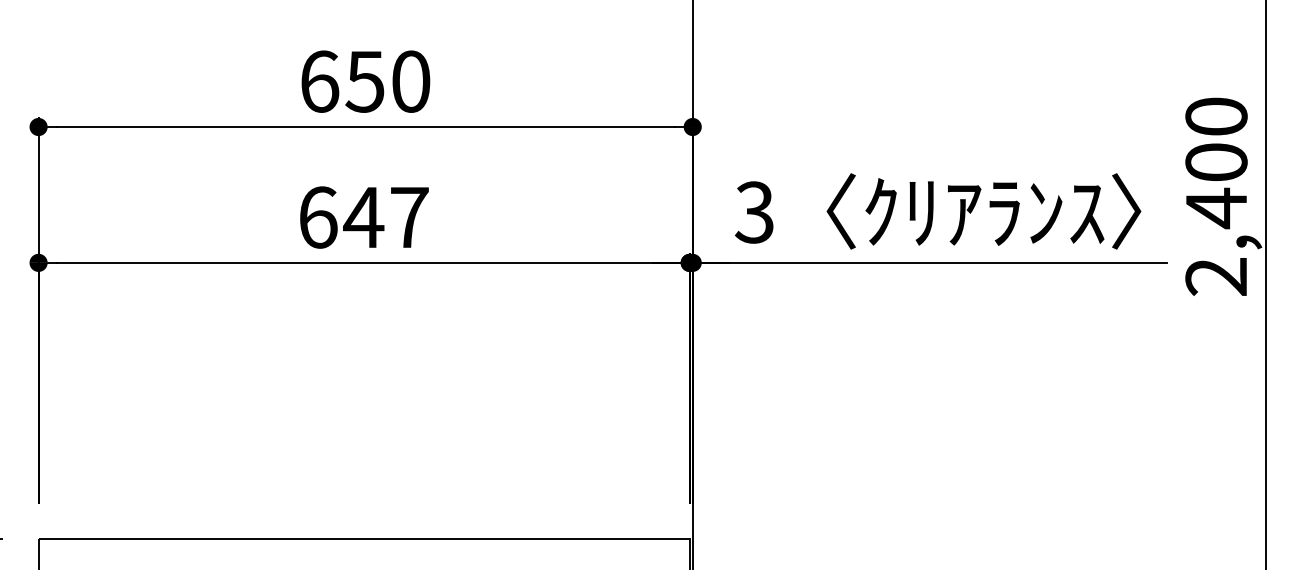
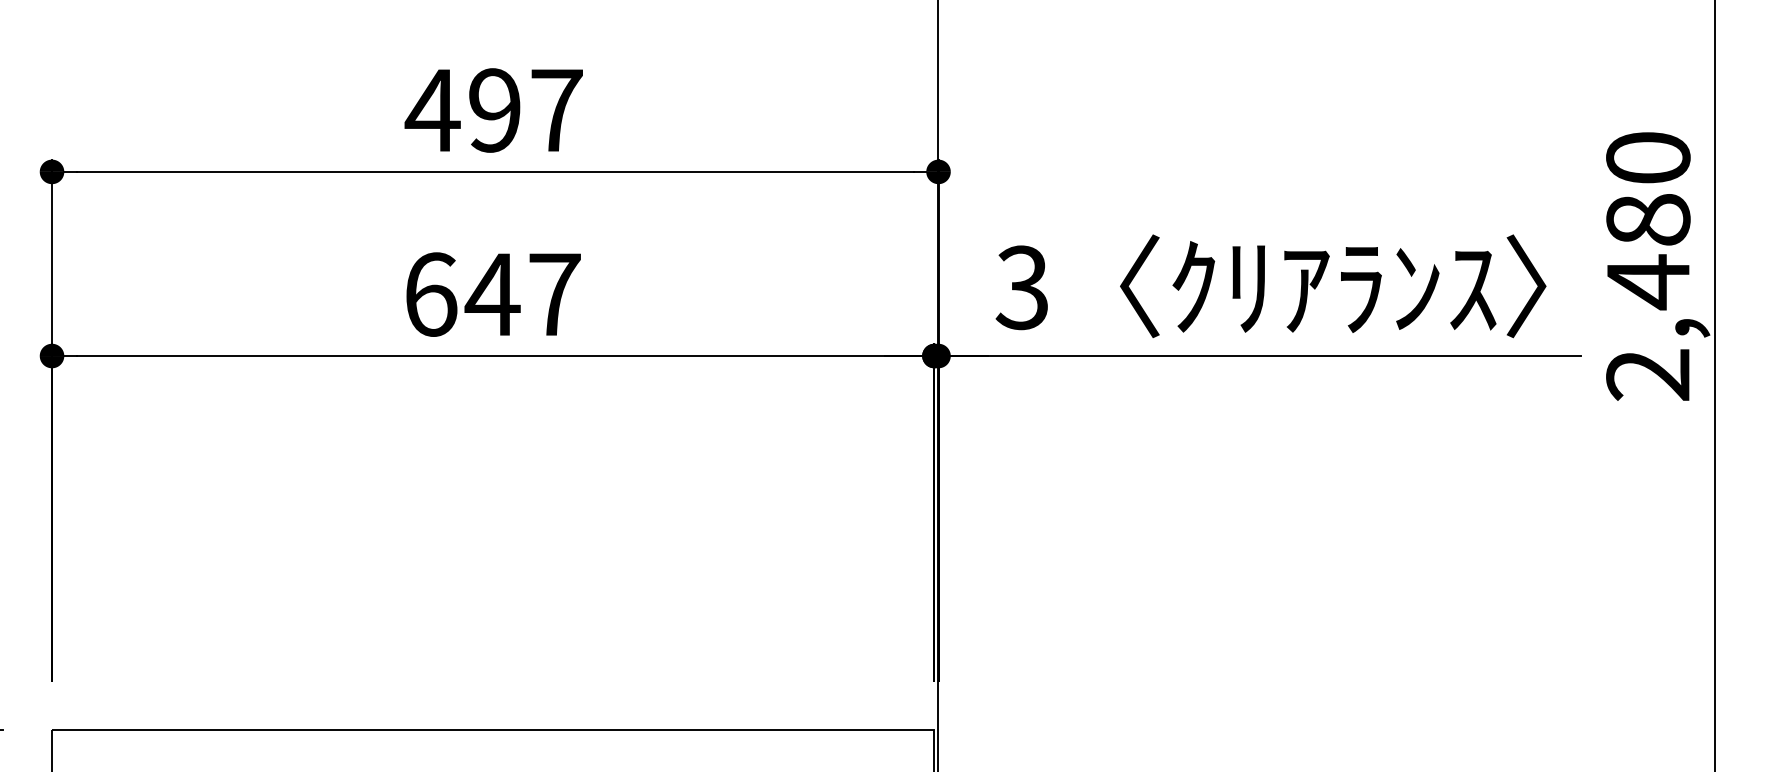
text: (364, 81) -> (493, 110), 650 -> 497
text: (1216, 162) -> (1648, 219), 2,400 -> 2,480

